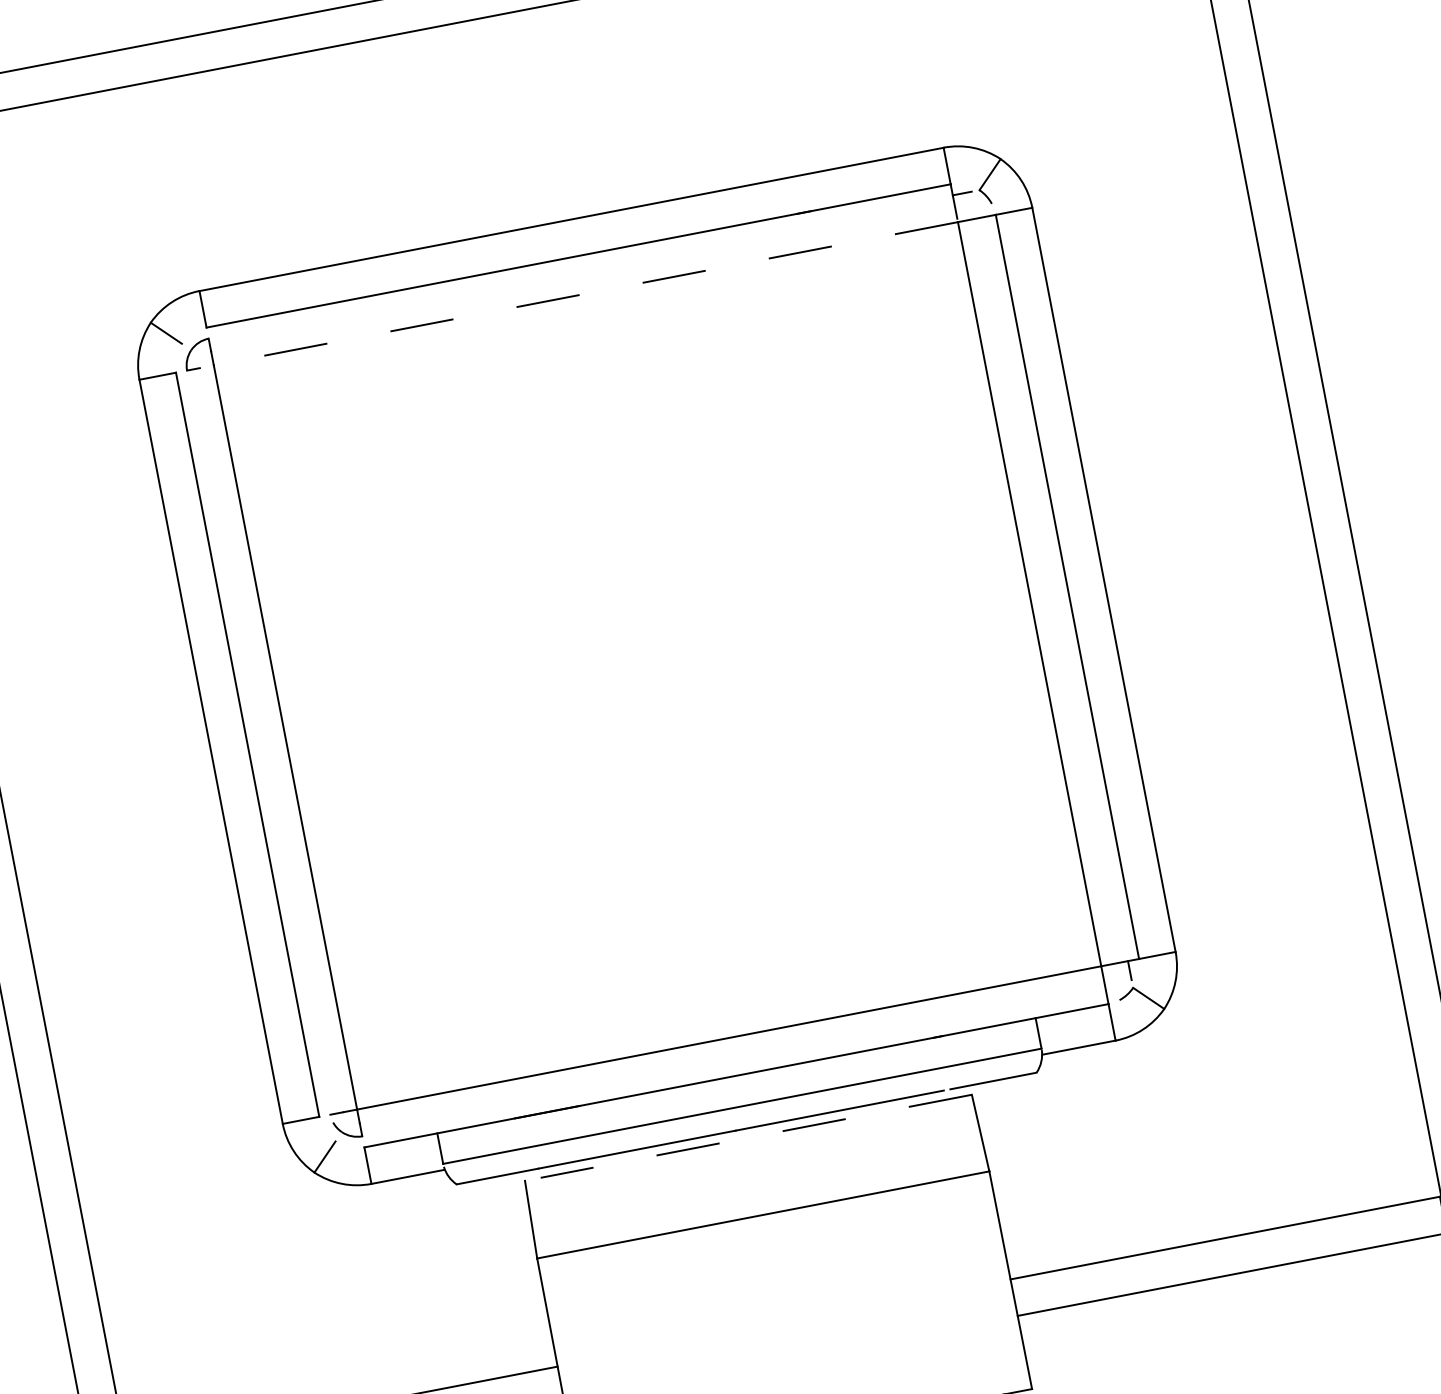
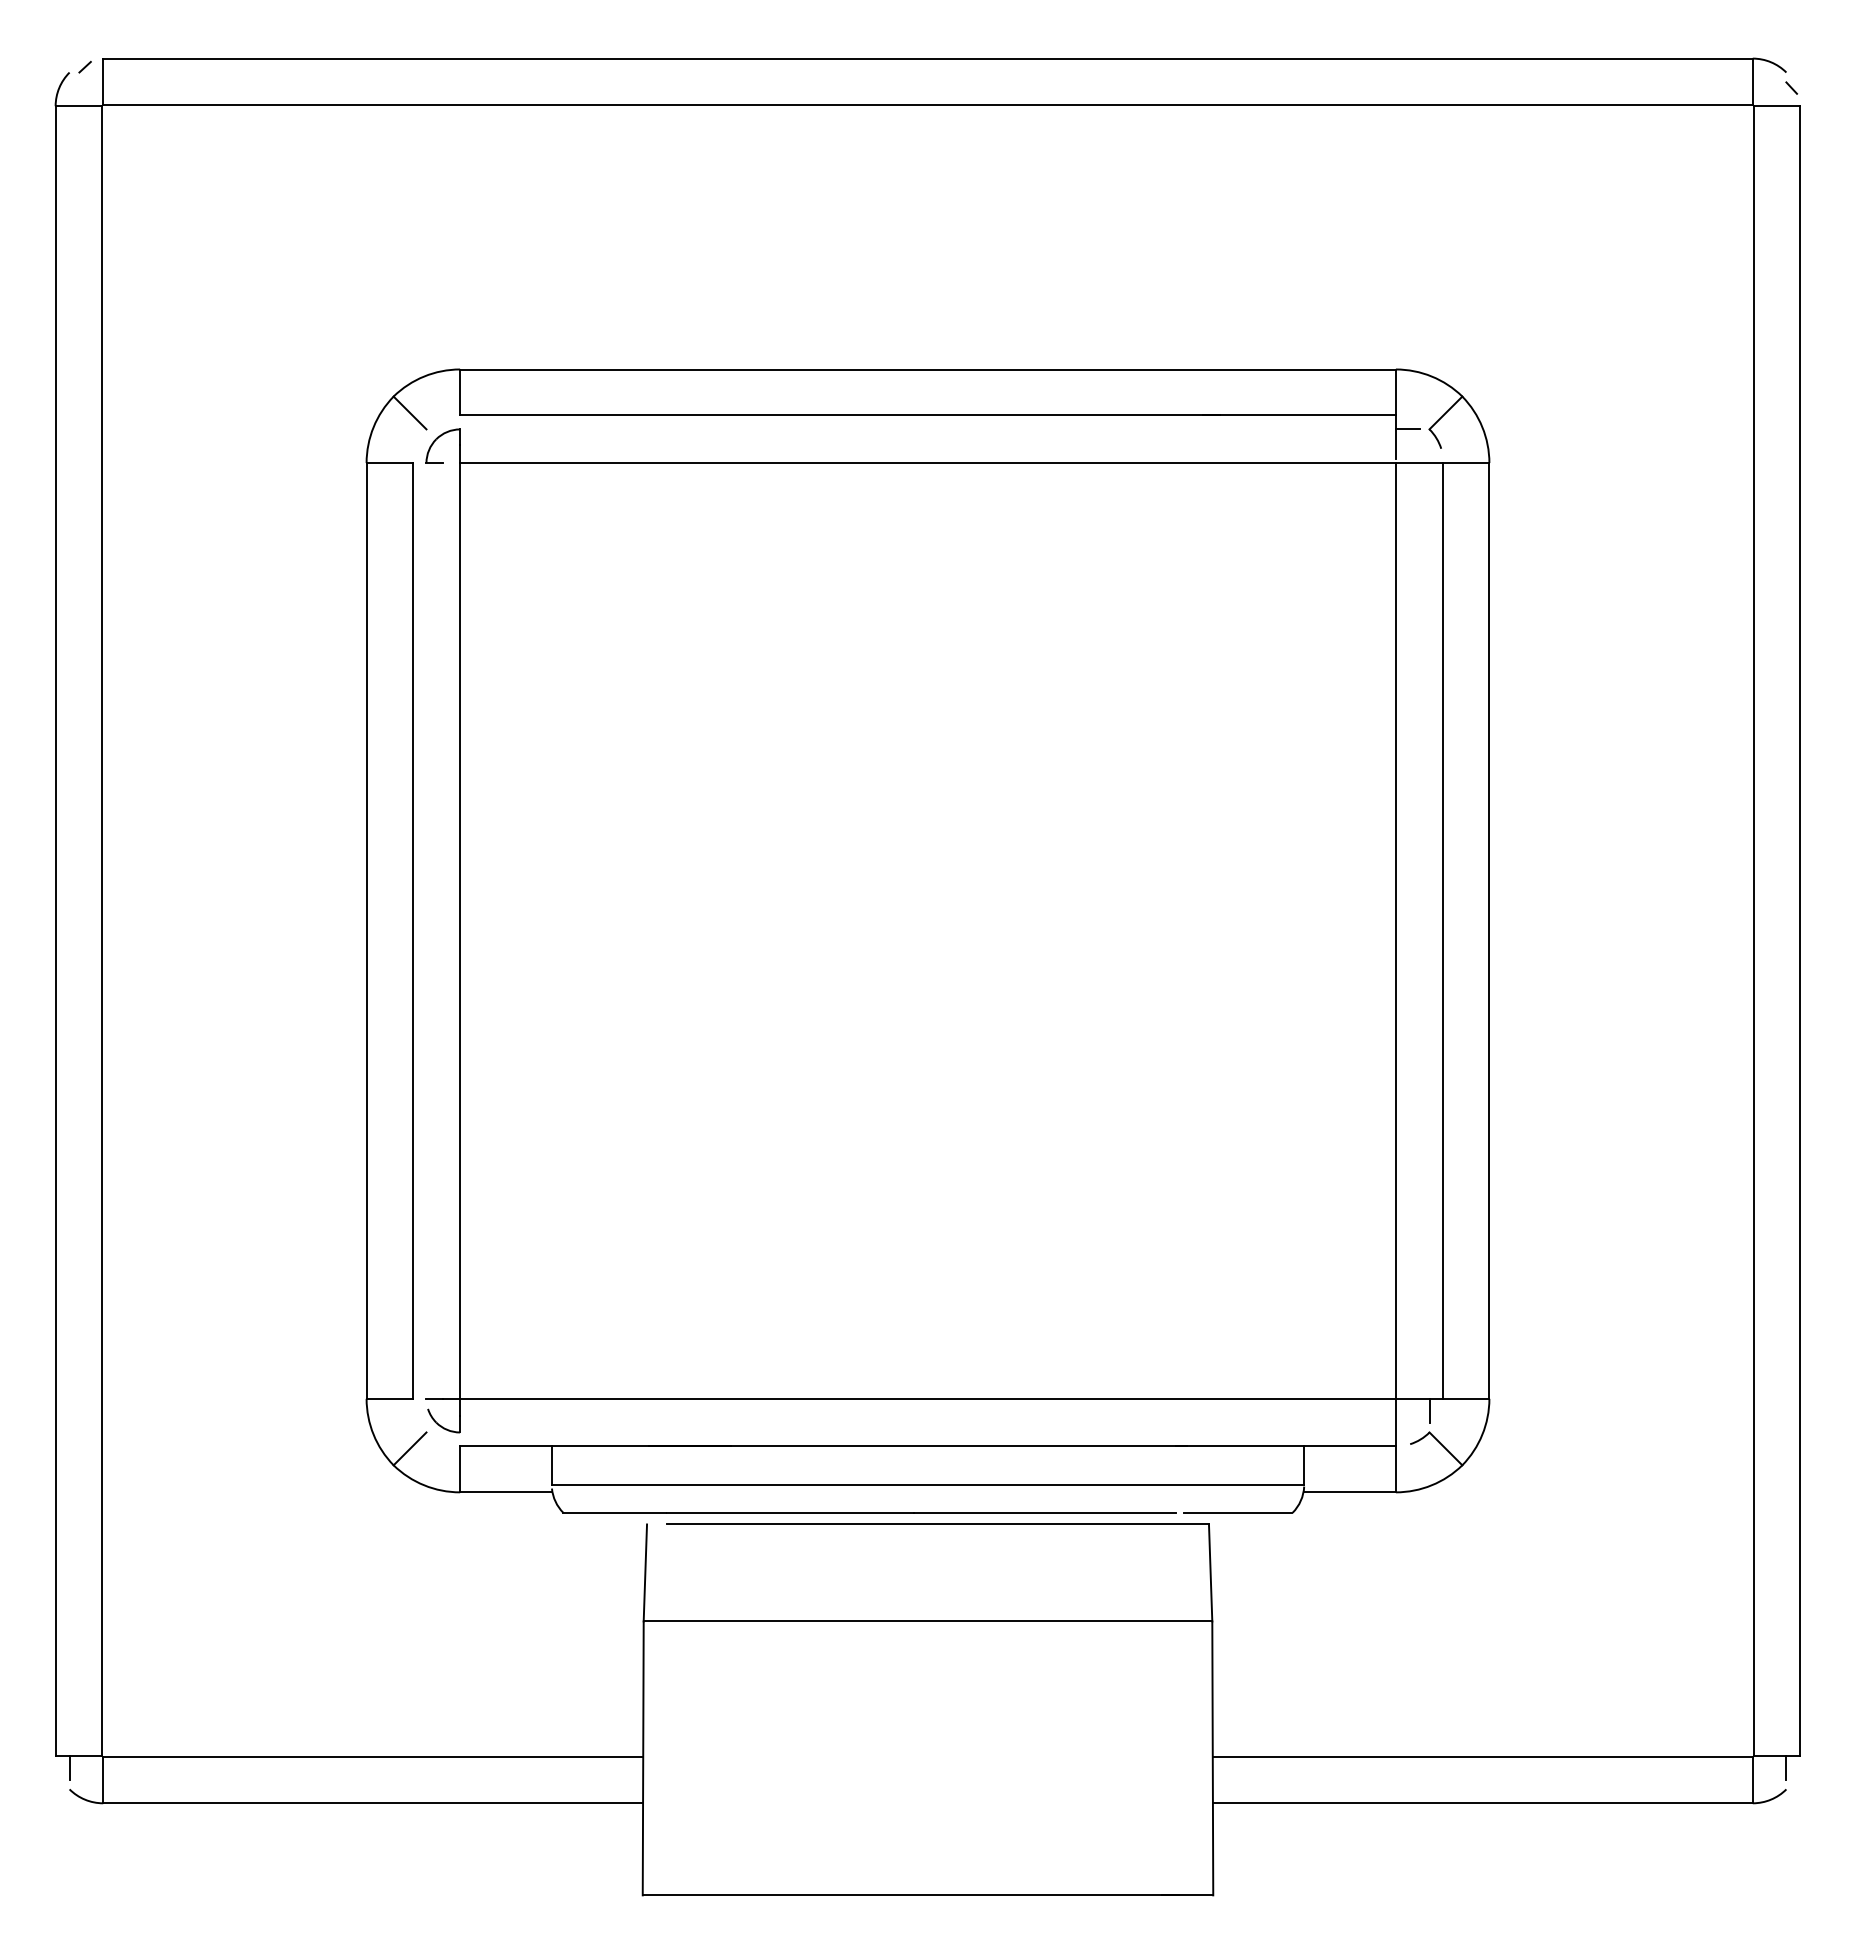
line: (586, 294) -> (928, 463), dashed -> solid
line: (756, 1136) -> (937, 1524), dashed -> solid

